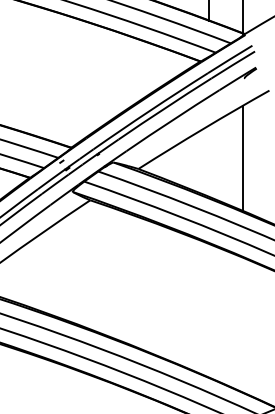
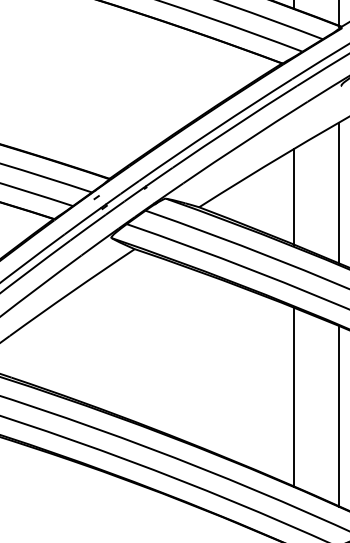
line: (209, 161) -> (294, 197), added
line: (209, 311) -> (294, 397), added
line: (243, 325) -> (339, 416), added

